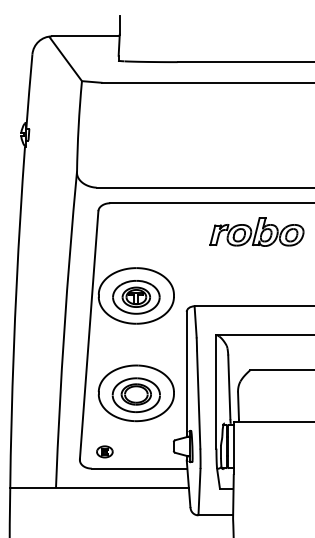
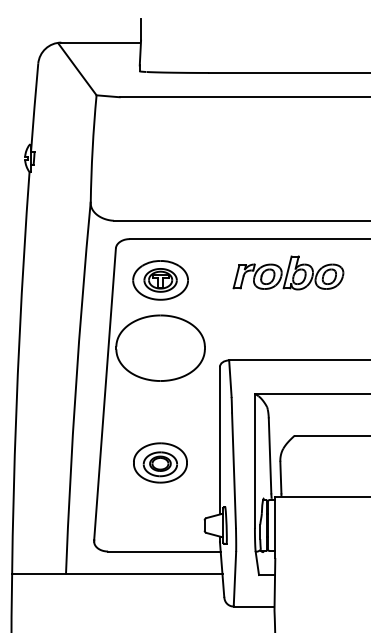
part: (256, 231) -> (287, 272), moved
part: (136, 297) -> (160, 280), moved
part: (135, 393) -> (159, 463), size x0.6
part: (104, 451) -> (123, 531), removed

